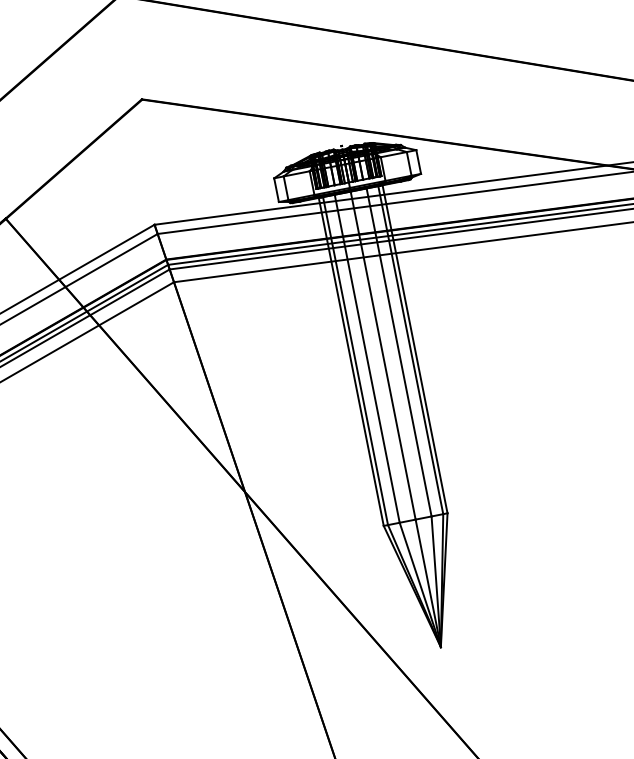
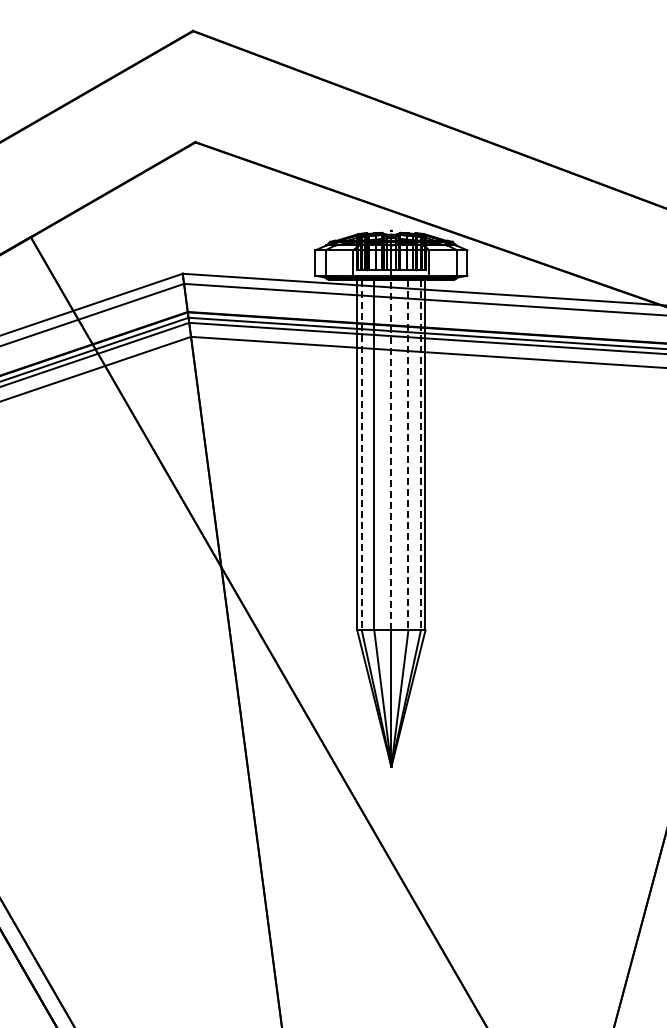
line: (410, 350) -> (420, 455), solid -> dashed
line: (399, 352) -> (408, 455), solid -> dashed
line: (383, 355) -> (391, 454), solid -> dashed
line: (355, 361) -> (361, 455), solid -> dashed

